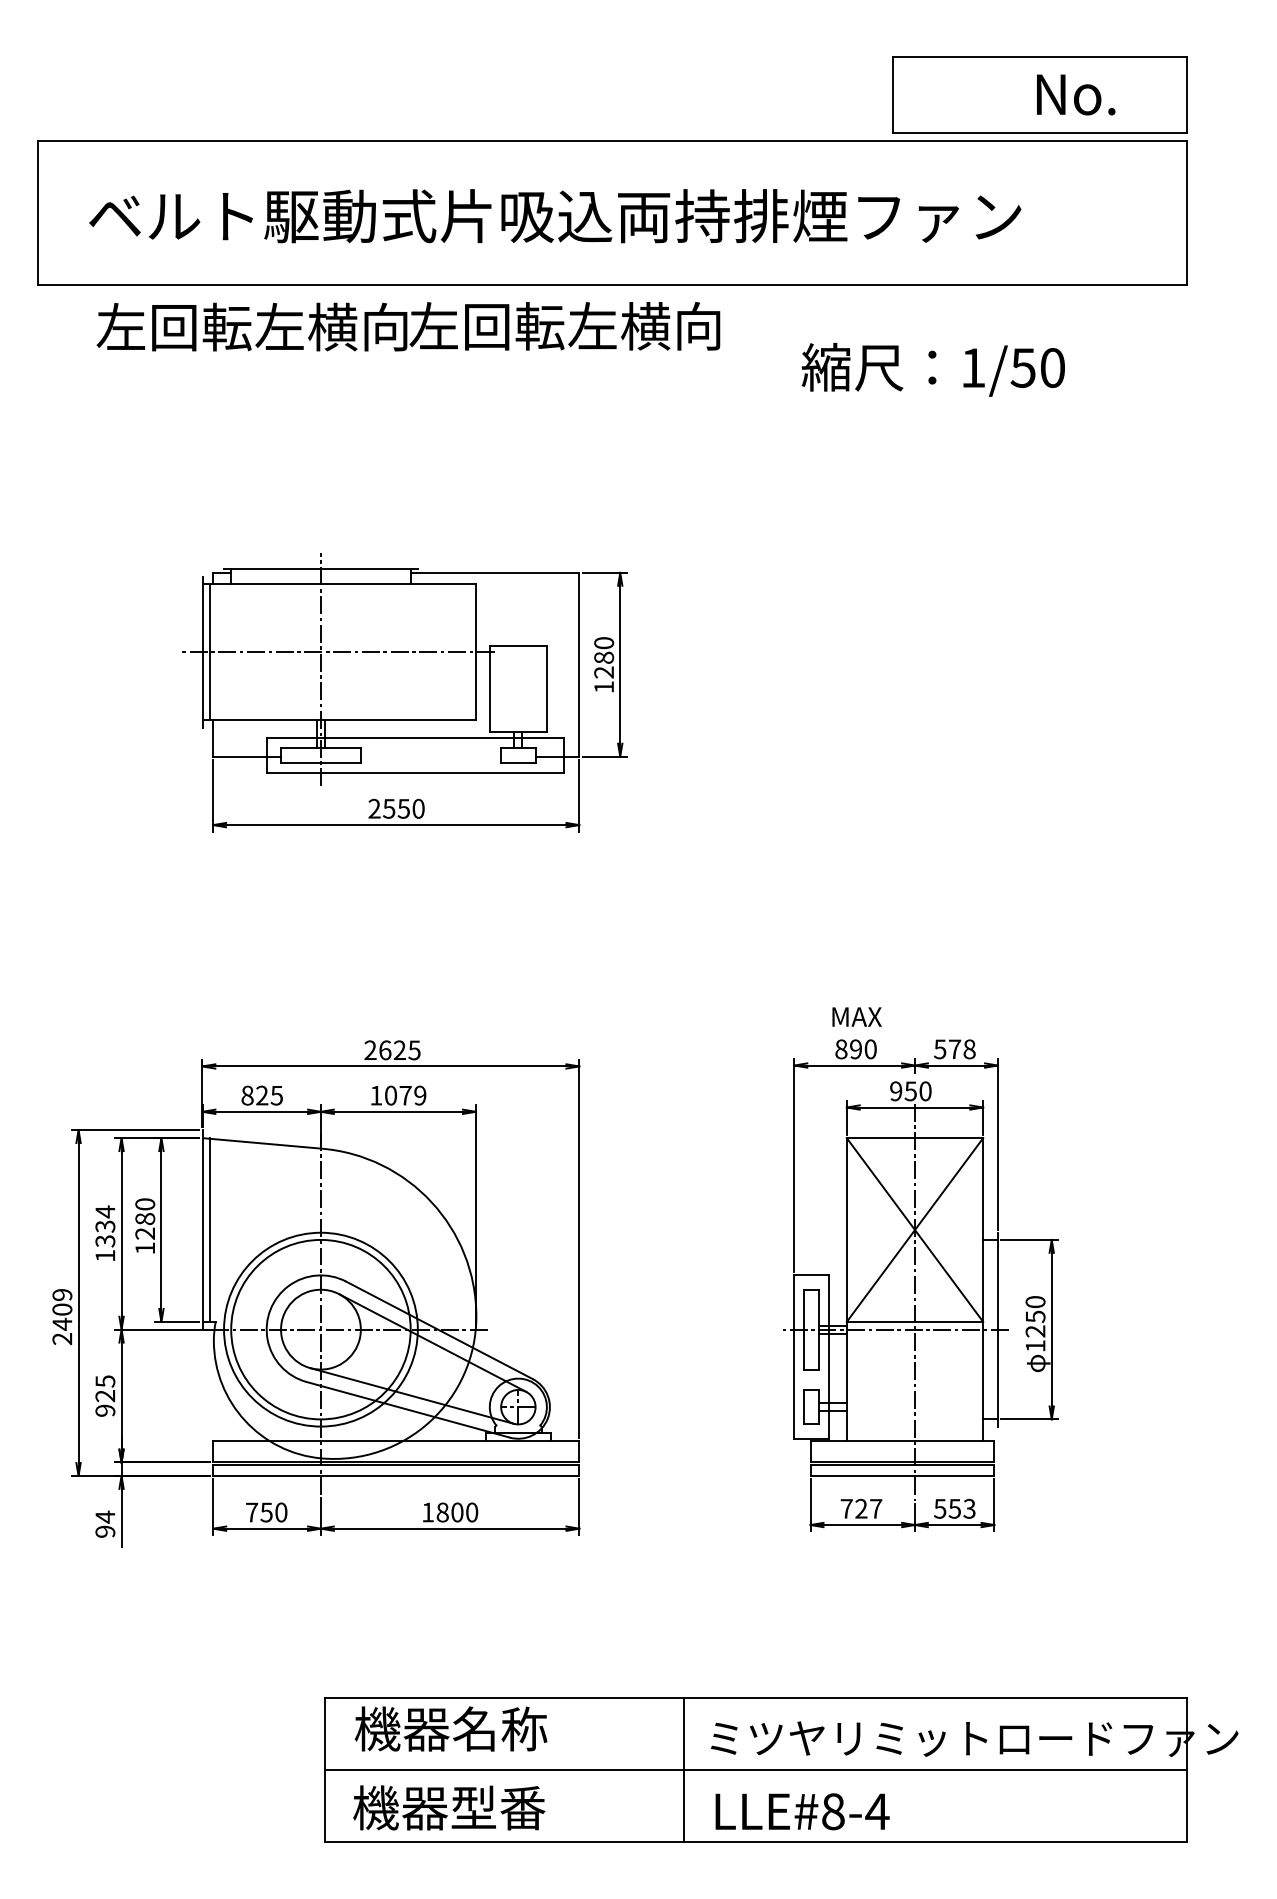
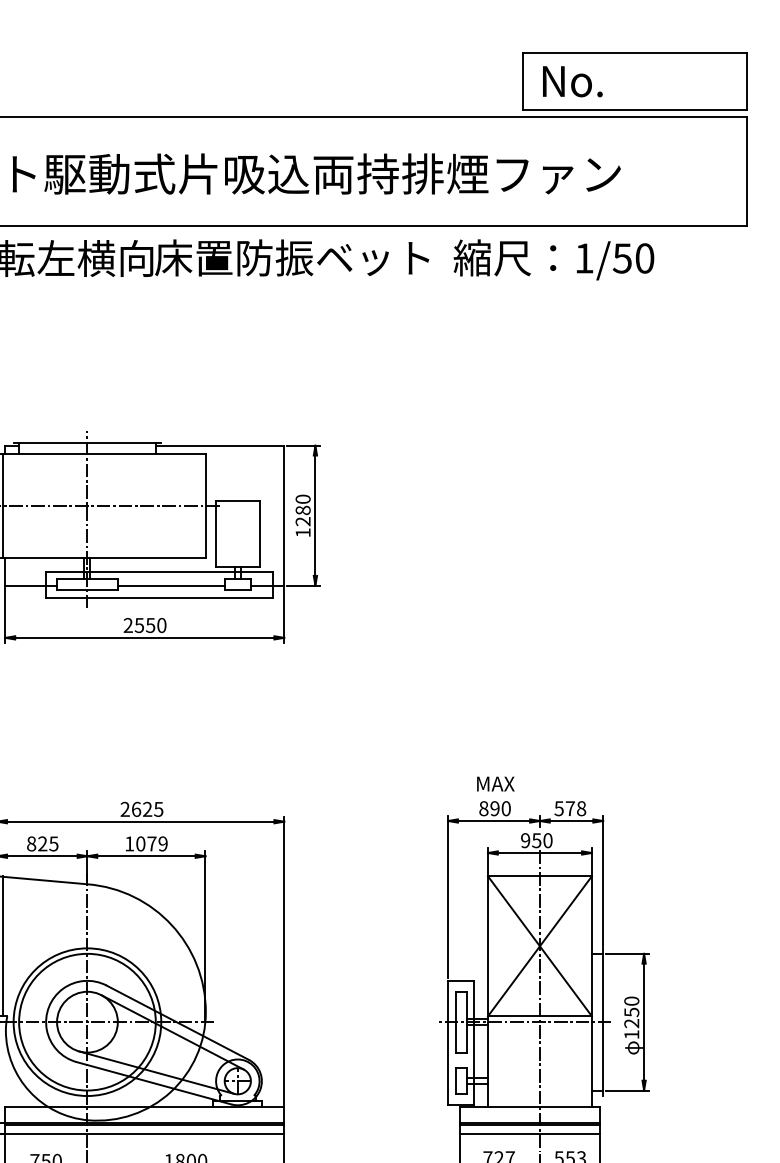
text: (1076, 94) -> (573, 81), moved
text: (589, 326) -> (292, 258), 左回転左横向 -> 床置防振ベット
text: (932, 369) -> (553, 259), moved
line: (430, 756) -> (170, 585), added

